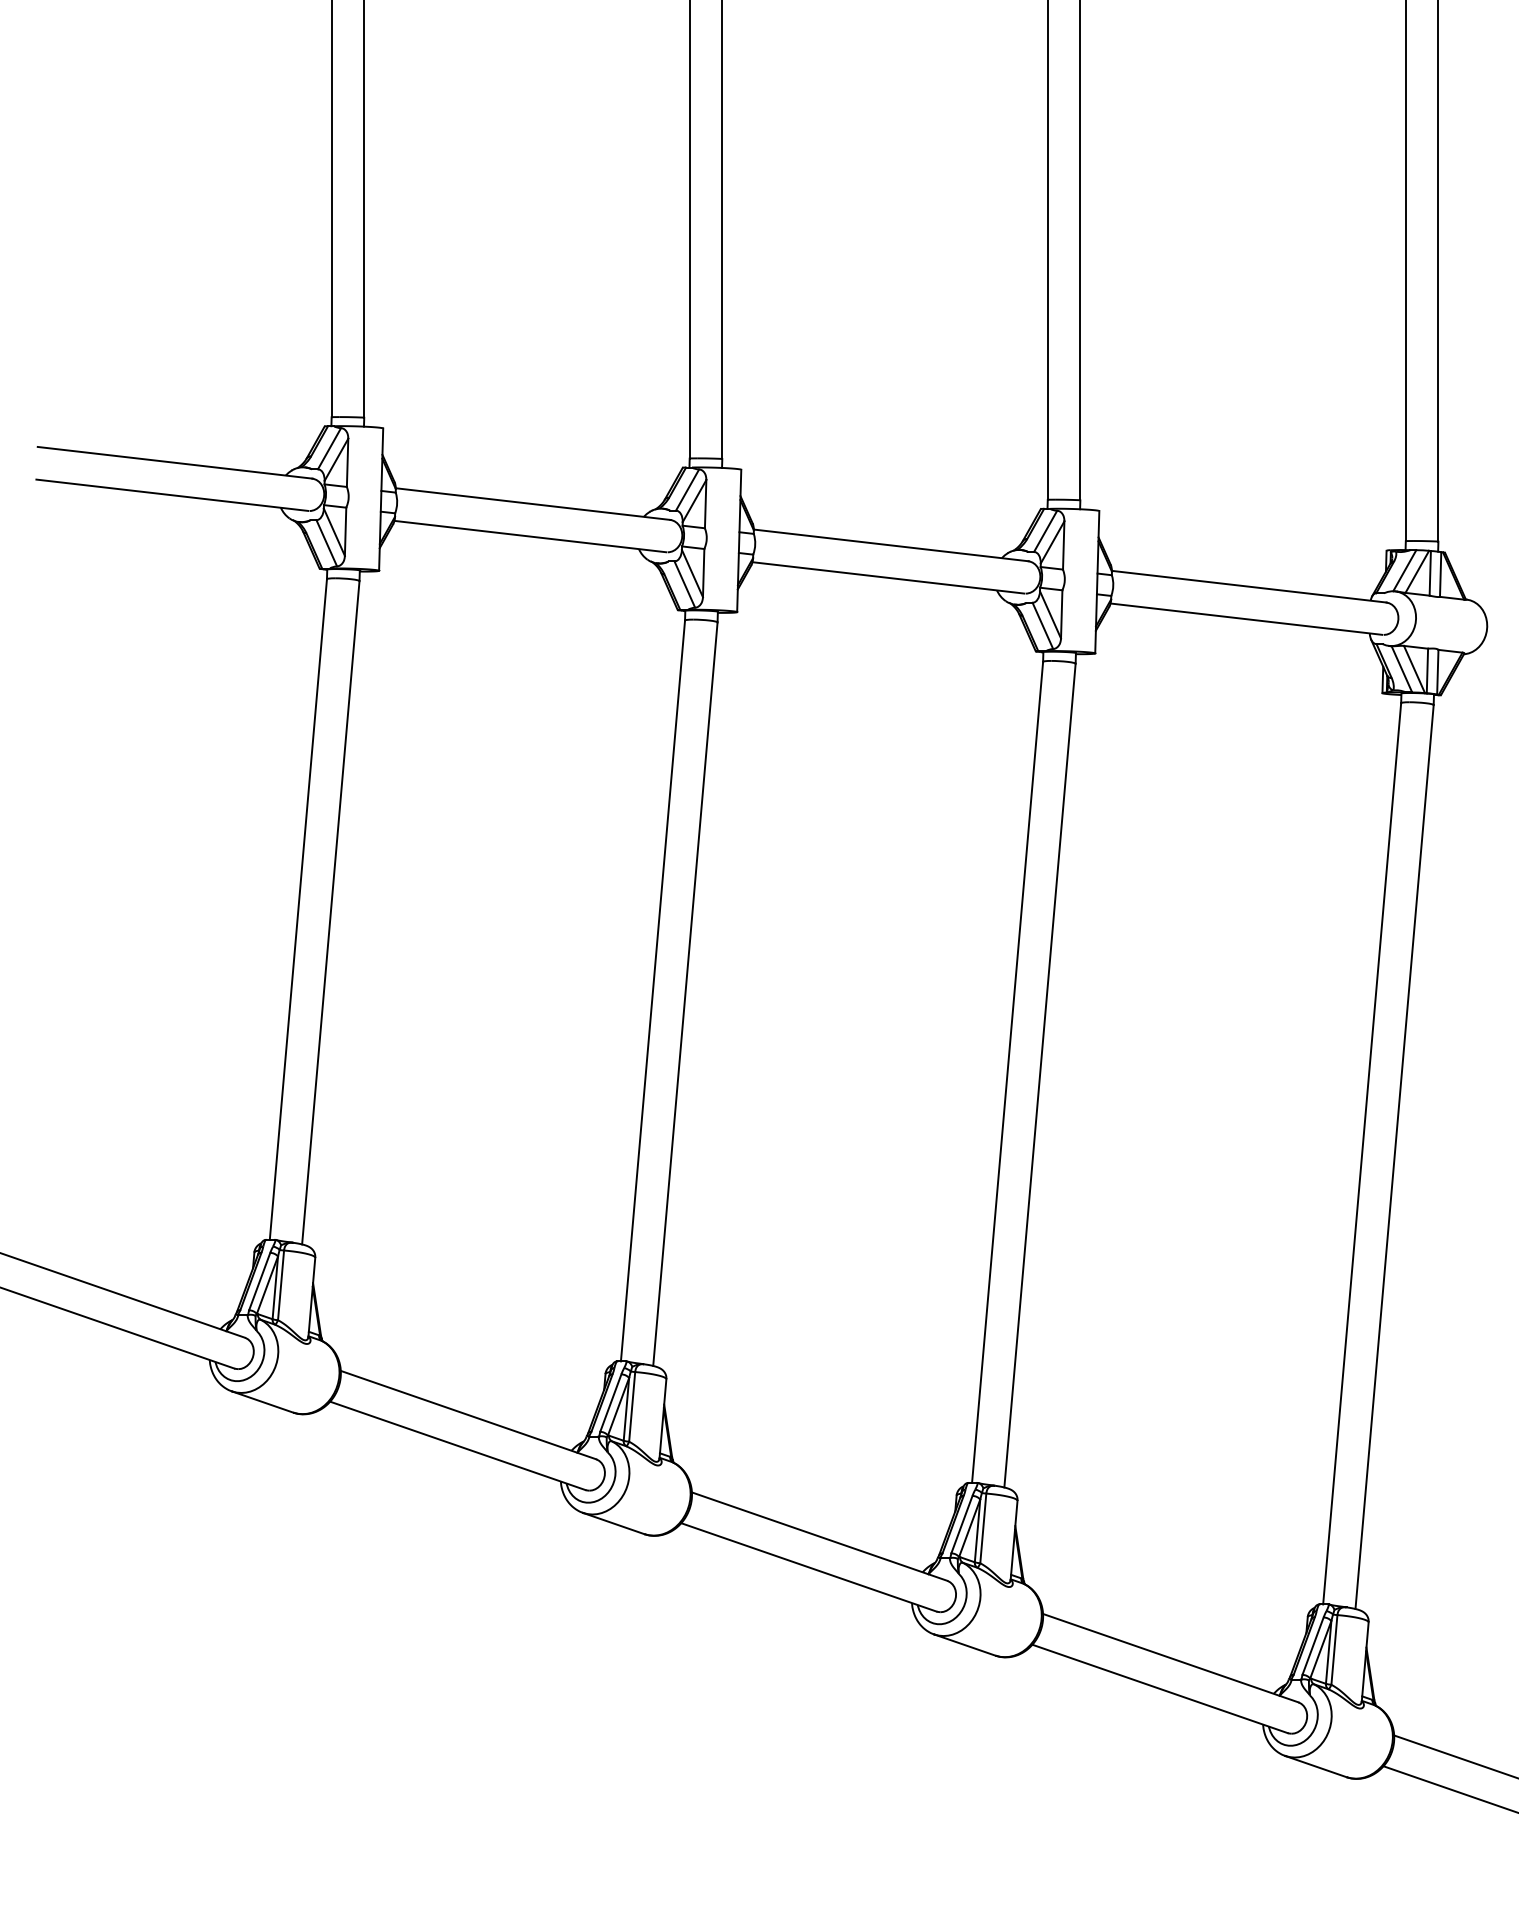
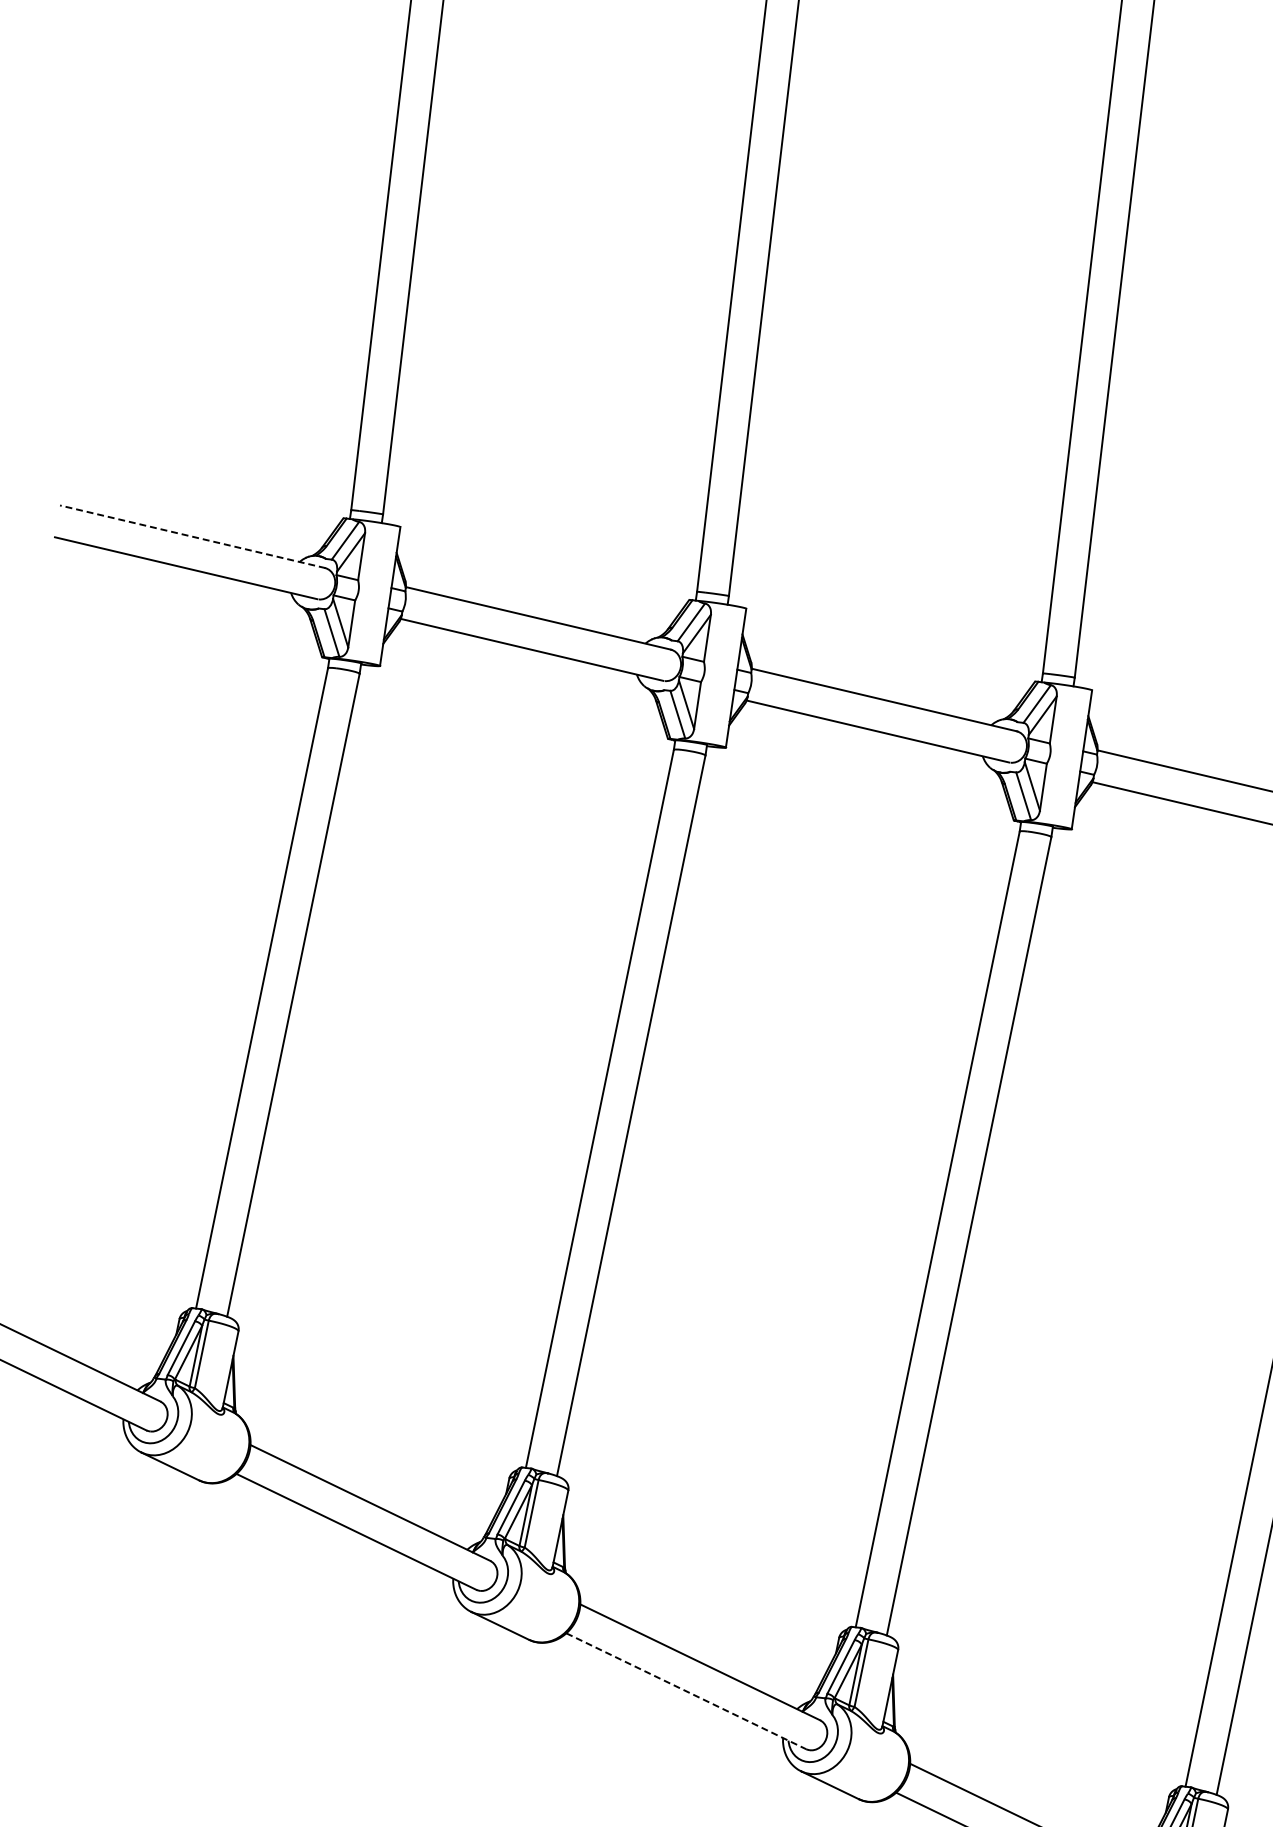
line: (174, 462) -> (192, 536), solid -> dashed
line: (809, 1567) -> (686, 1691), solid -> dashed

